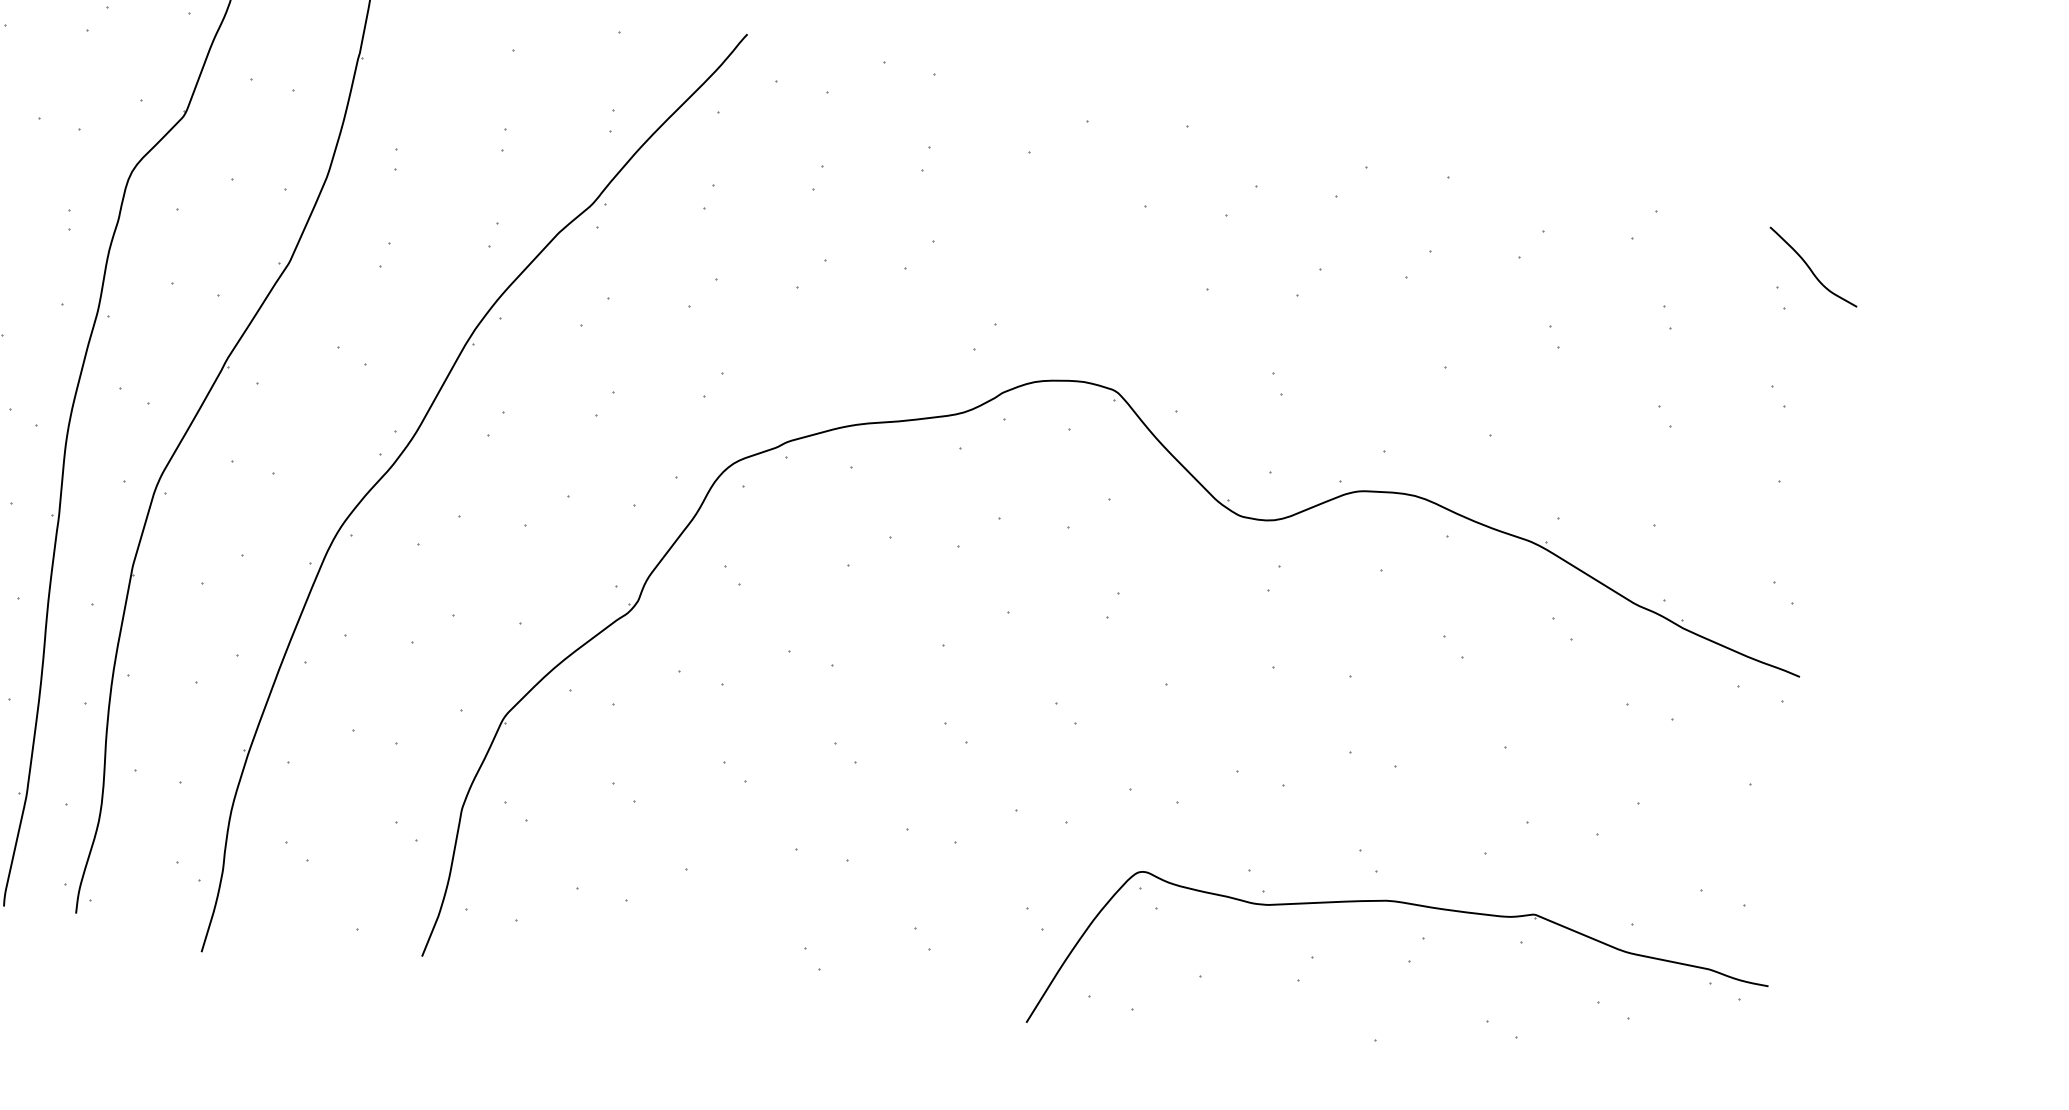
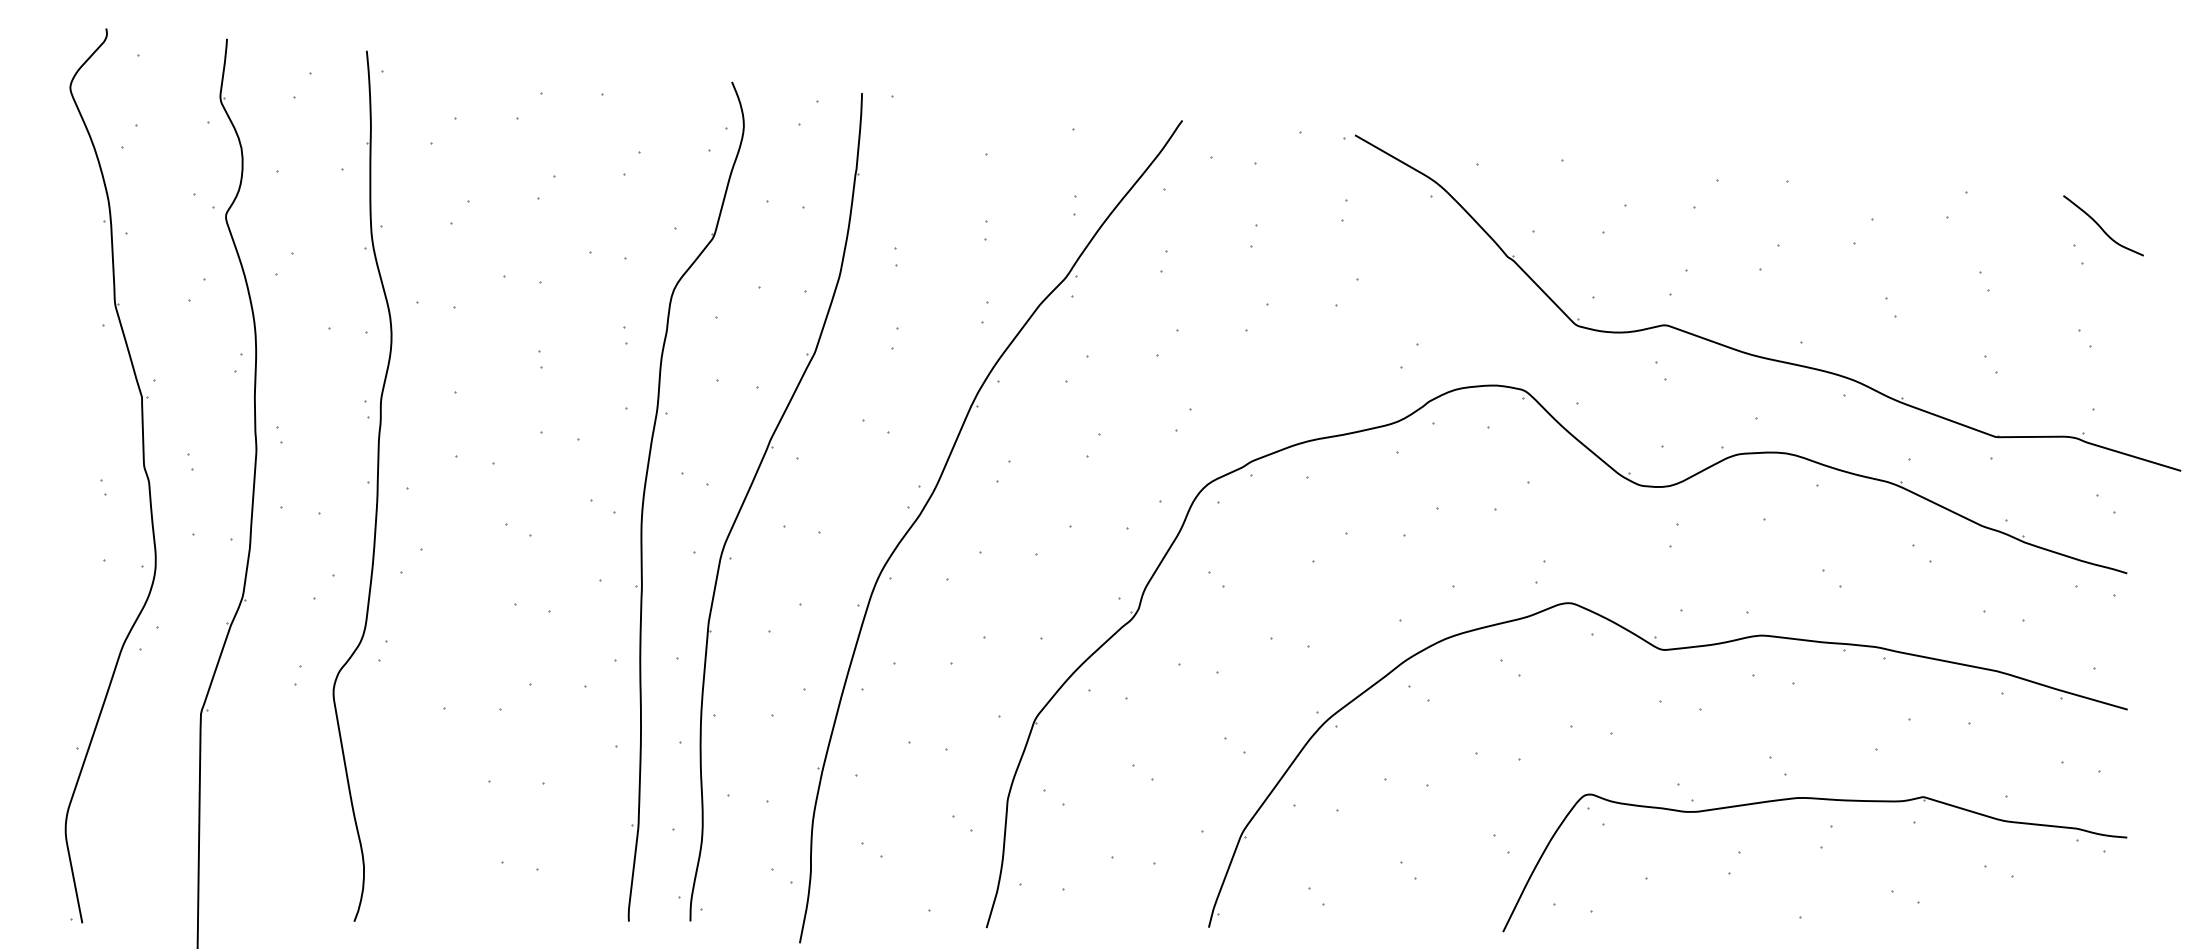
part: (1390, 376) -> (1755, 354), added
part: (1252, 712) -> (1667, 650), added

